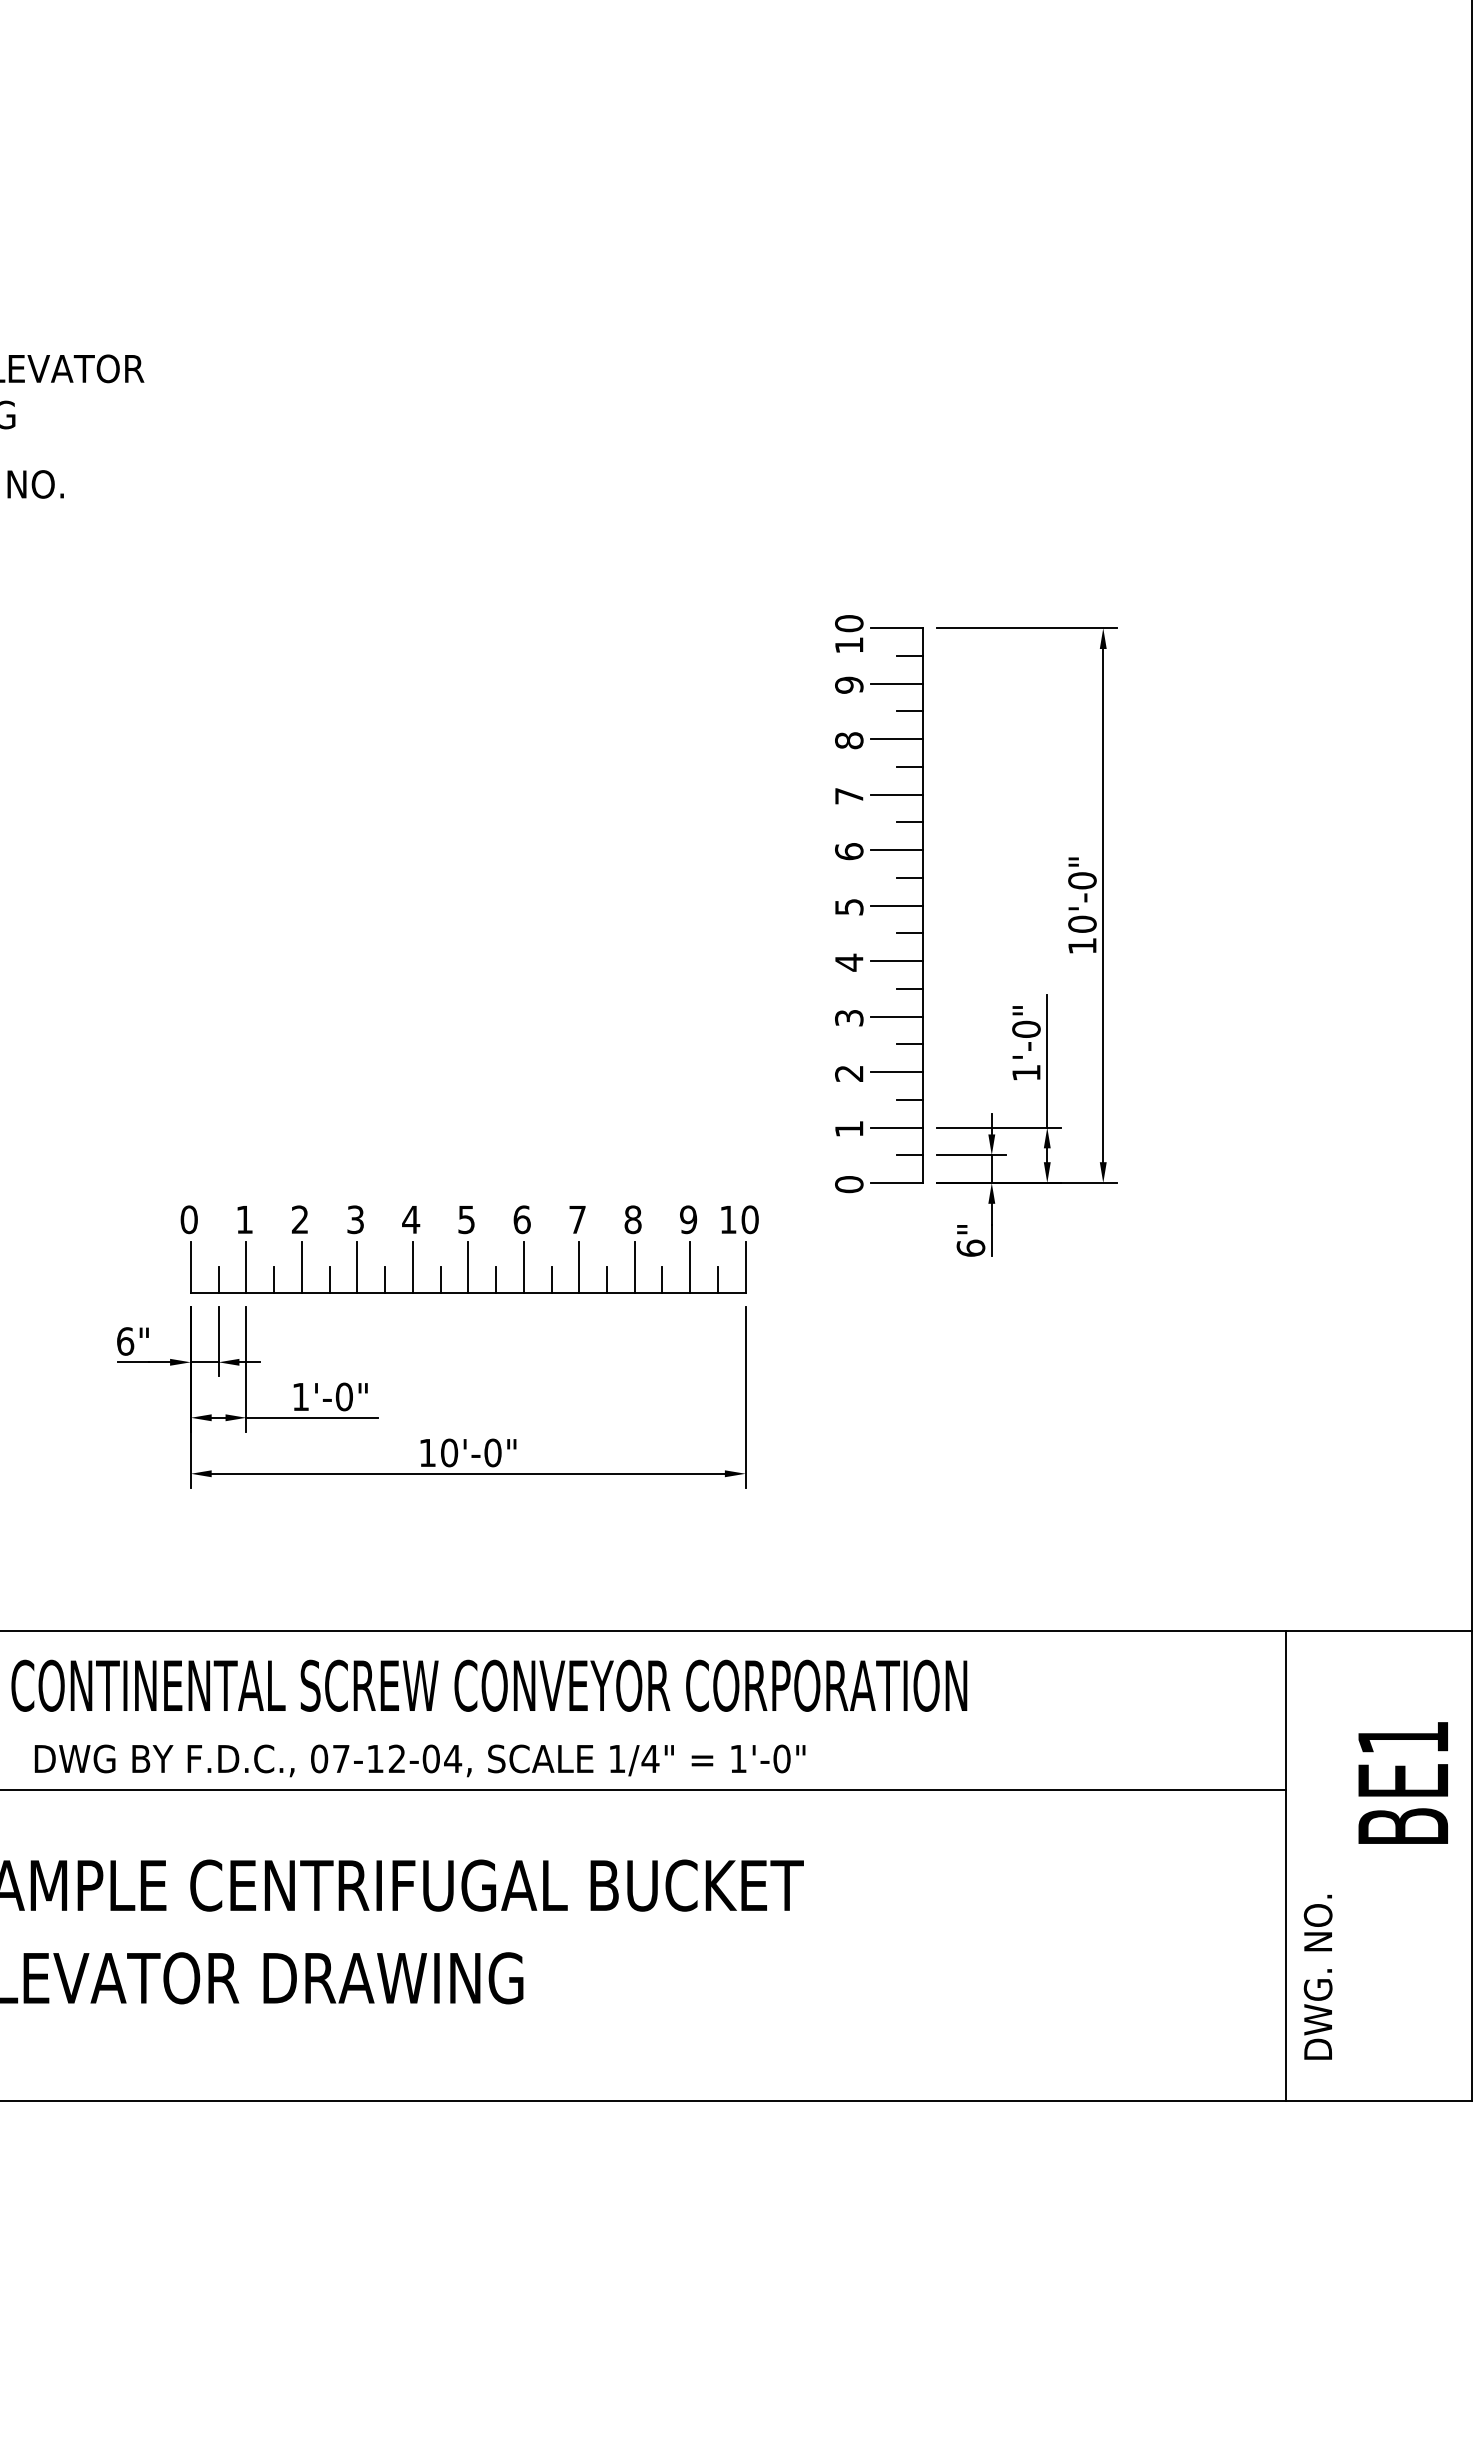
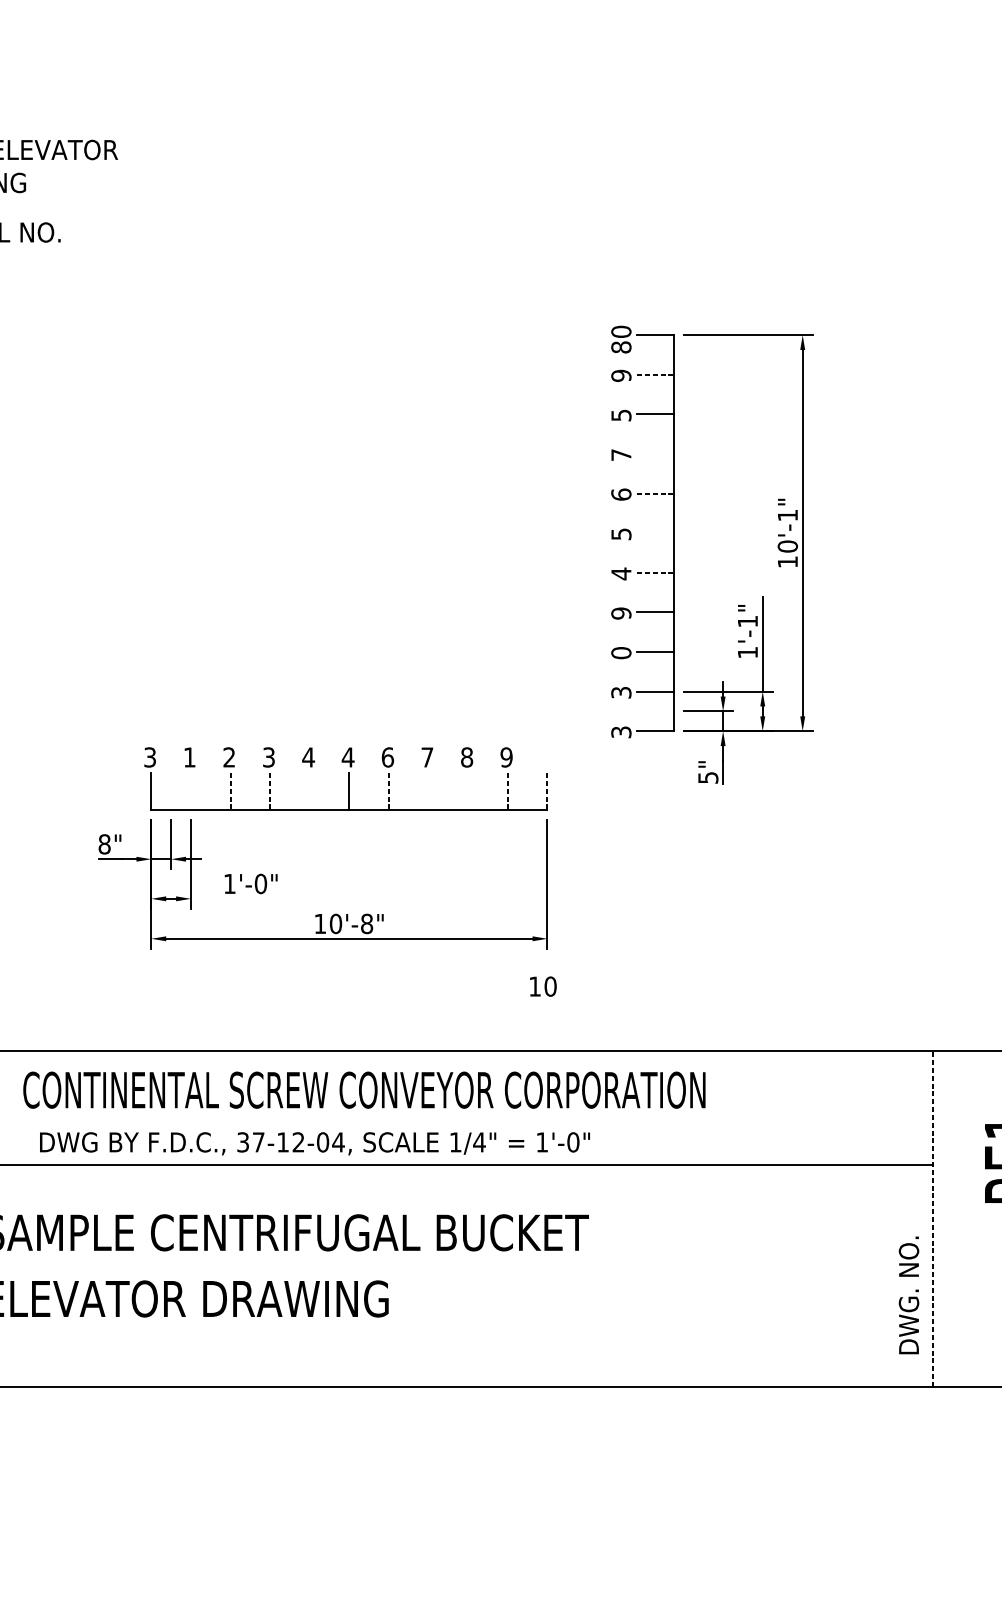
text: (849, 644) -> (621, 346), 10 -> 80
line: (909, 655) -> (664, 354), removed
line: (896, 683) -> (655, 374), solid -> dashed
line: (909, 711) -> (664, 394), removed
text: (849, 740) -> (621, 415), 8 -> 5
line: (909, 766) -> (664, 433), removed
line: (896, 794) -> (655, 453), removed
line: (909, 822) -> (664, 473), removed
line: (896, 850) -> (655, 493), solid -> dashed
line: (909, 877) -> (664, 513), removed
text: (1082, 880) -> (787, 515), 10'-0" -> 10'-1"
line: (896, 905) -> (655, 533), removed
line: (909, 933) -> (664, 553), removed
line: (896, 961) -> (655, 573), solid -> dashed
line: (909, 988) -> (664, 592), removed
text: (849, 1017) -> (621, 613), 3 -> 9
text: (1026, 1028) -> (747, 620), 1'-0" -> 1'-1"
line: (909, 1044) -> (664, 632), removed
text: (849, 1073) -> (621, 653), 2 -> 0
line: (909, 1099) -> (664, 671), removed
text: (849, 1129) -> (621, 693), 1 -> 3
line: (909, 1155) -> (664, 711), removed
text: (849, 1184) -> (621, 732), 0 -> 3
text: (188, 1219) -> (149, 757), 0 -> 3
text: (739, 1219) -> (543, 986), moved
text: (466, 1220) -> (348, 757), 5 -> 4
text: (970, 1247) -> (707, 777), 6" -> 5"
line: (246, 1267) -> (191, 791), removed
line: (301, 1267) -> (230, 791), solid -> dashed
line: (357, 1267) -> (270, 791), solid -> dashed
line: (412, 1267) -> (309, 791), removed
line: (523, 1267) -> (388, 791), solid -> dashed
line: (579, 1267) -> (428, 791), removed
line: (634, 1267) -> (468, 791), removed
line: (690, 1267) -> (508, 791), solid -> dashed
line: (745, 1267) -> (547, 791), solid -> dashed
line: (218, 1280) -> (171, 800), removed
line: (274, 1280) -> (211, 800), removed
line: (329, 1280) -> (250, 800), removed
line: (385, 1280) -> (290, 800), removed
line: (440, 1280) -> (329, 800), removed
line: (496, 1280) -> (369, 800), removed
line: (551, 1280) -> (408, 800), removed
line: (606, 1280) -> (448, 800), removed
line: (662, 1280) -> (488, 800), removed
line: (717, 1280) -> (527, 800), removed
text: (125, 1341) -> (104, 844), 6" -> 8"
line: (312, 1417) -> (238, 898), removed
text: (492, 1452) -> (366, 923), 10'-0" -> 10'-8"
text: (319, 1758) -> (243, 1142), 07-12-04, -> 37-12-04,
line: (1286, 1865) -> (933, 1218), solid -> dashed
text: (1317, 1976) -> (908, 1294), moved

